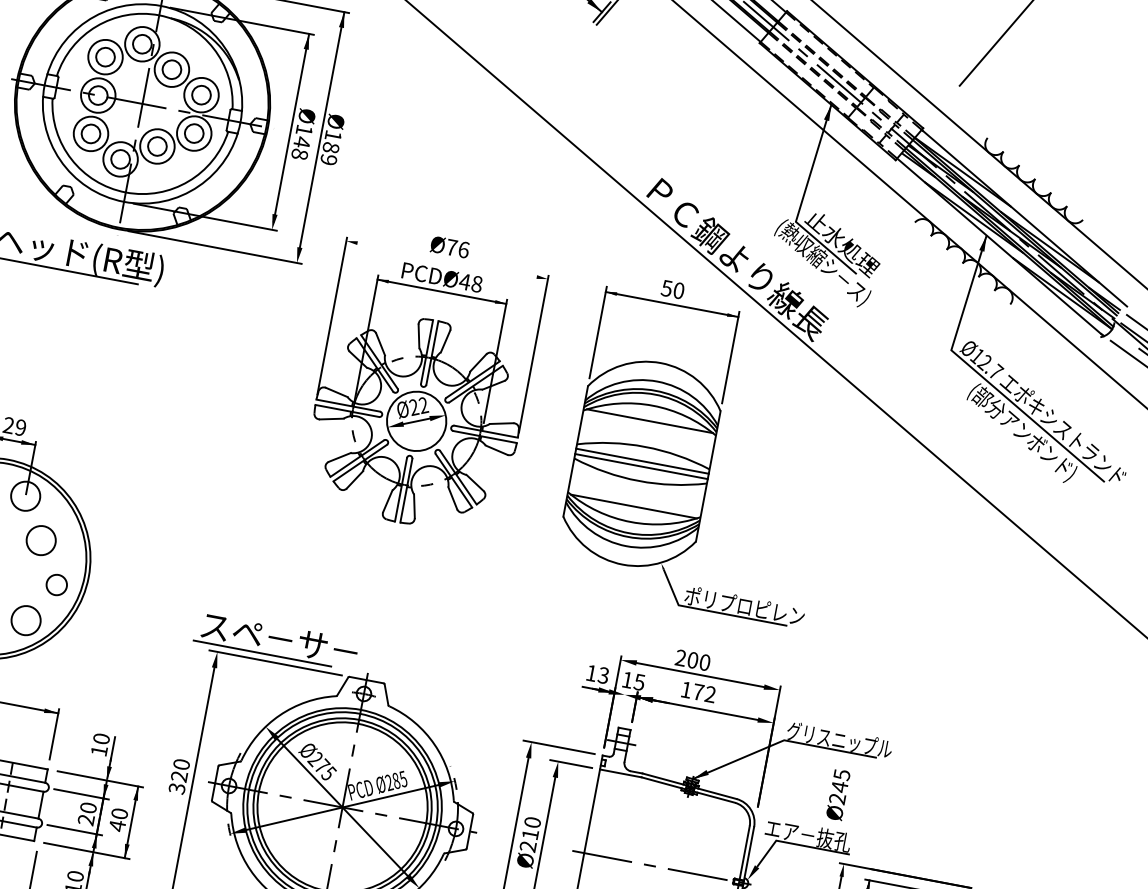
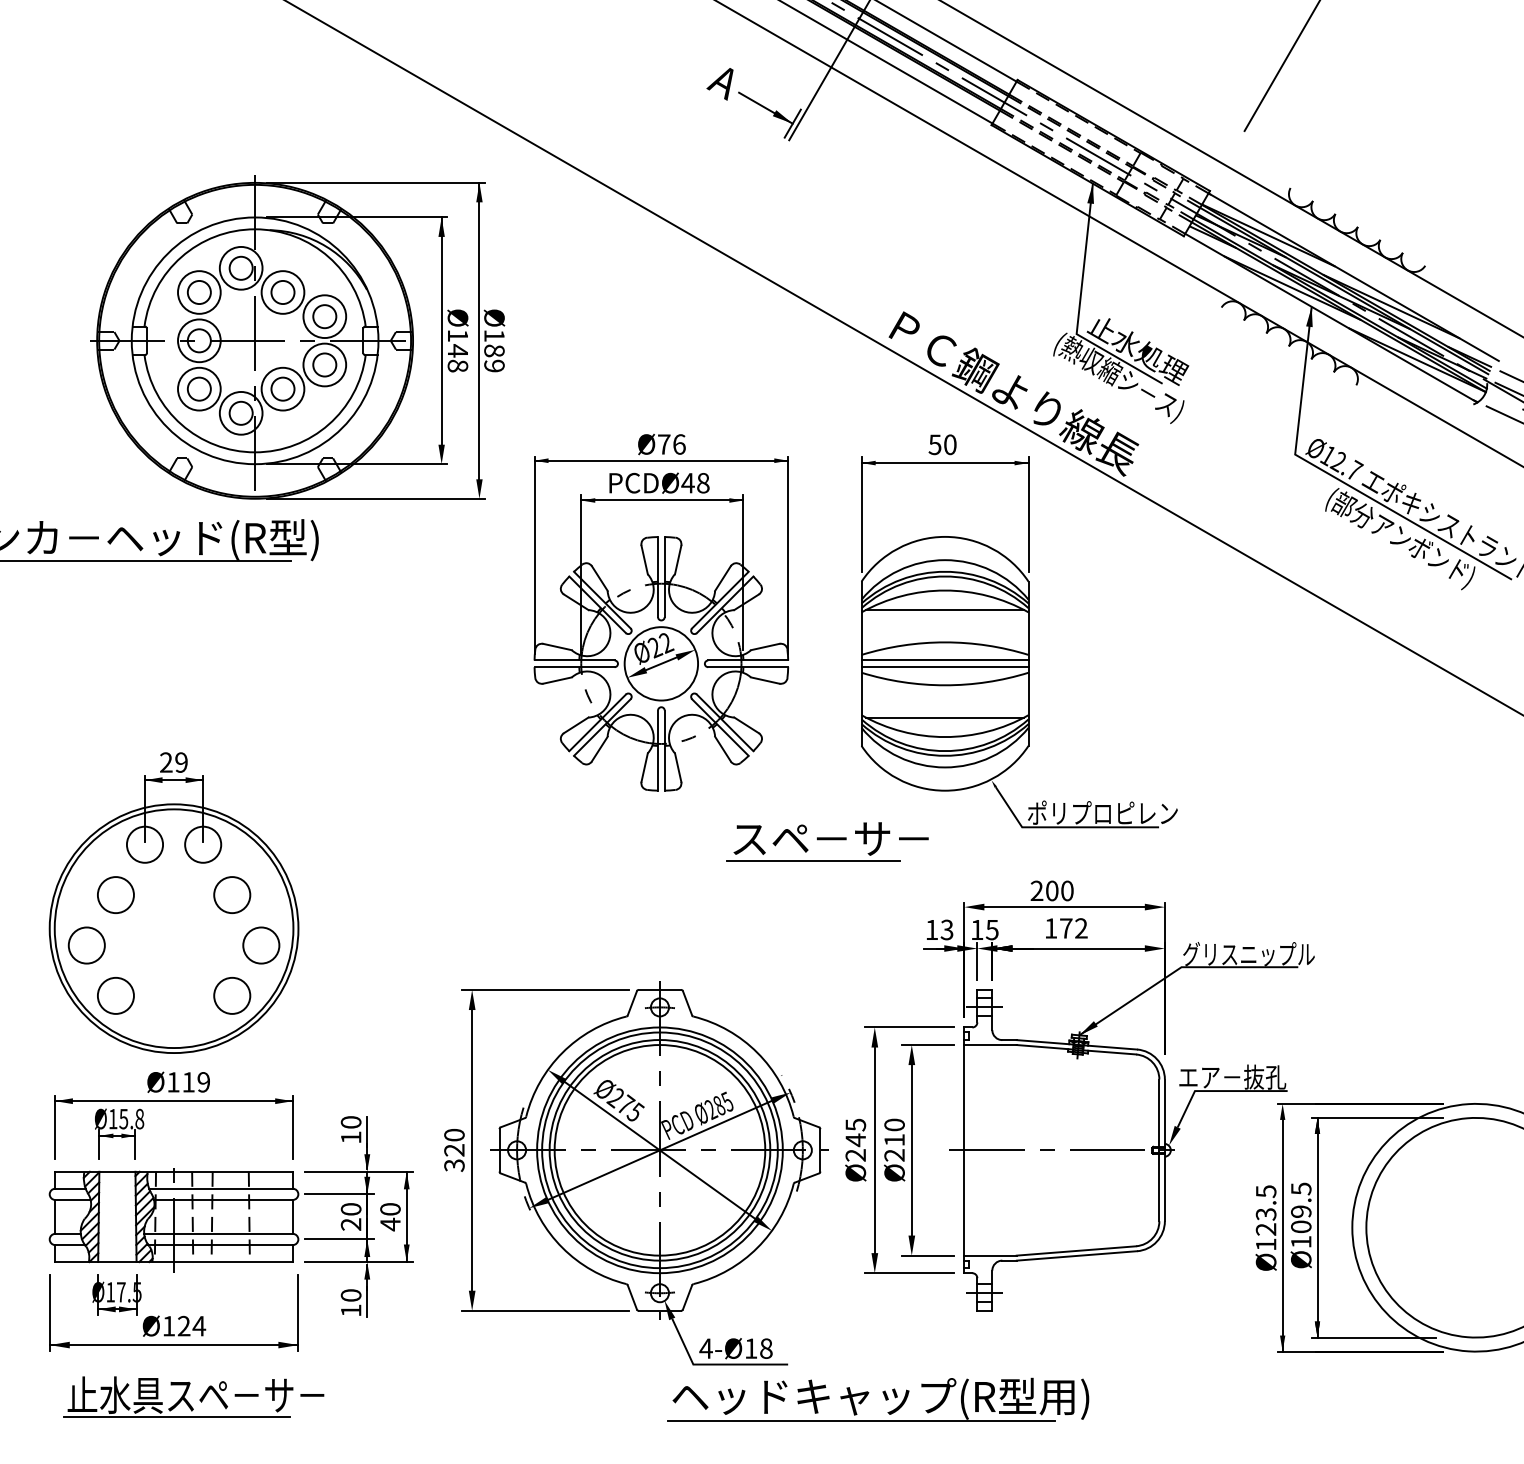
line: (447, 259) -> (661, 460), added
circle: (56, 585) -> (261, 945), size x1.43
part: (276, 640) -> (827, 841), moved
line: (623, 704) -> (977, 960), added
text: (838, 794) -> (855, 1149), moved

